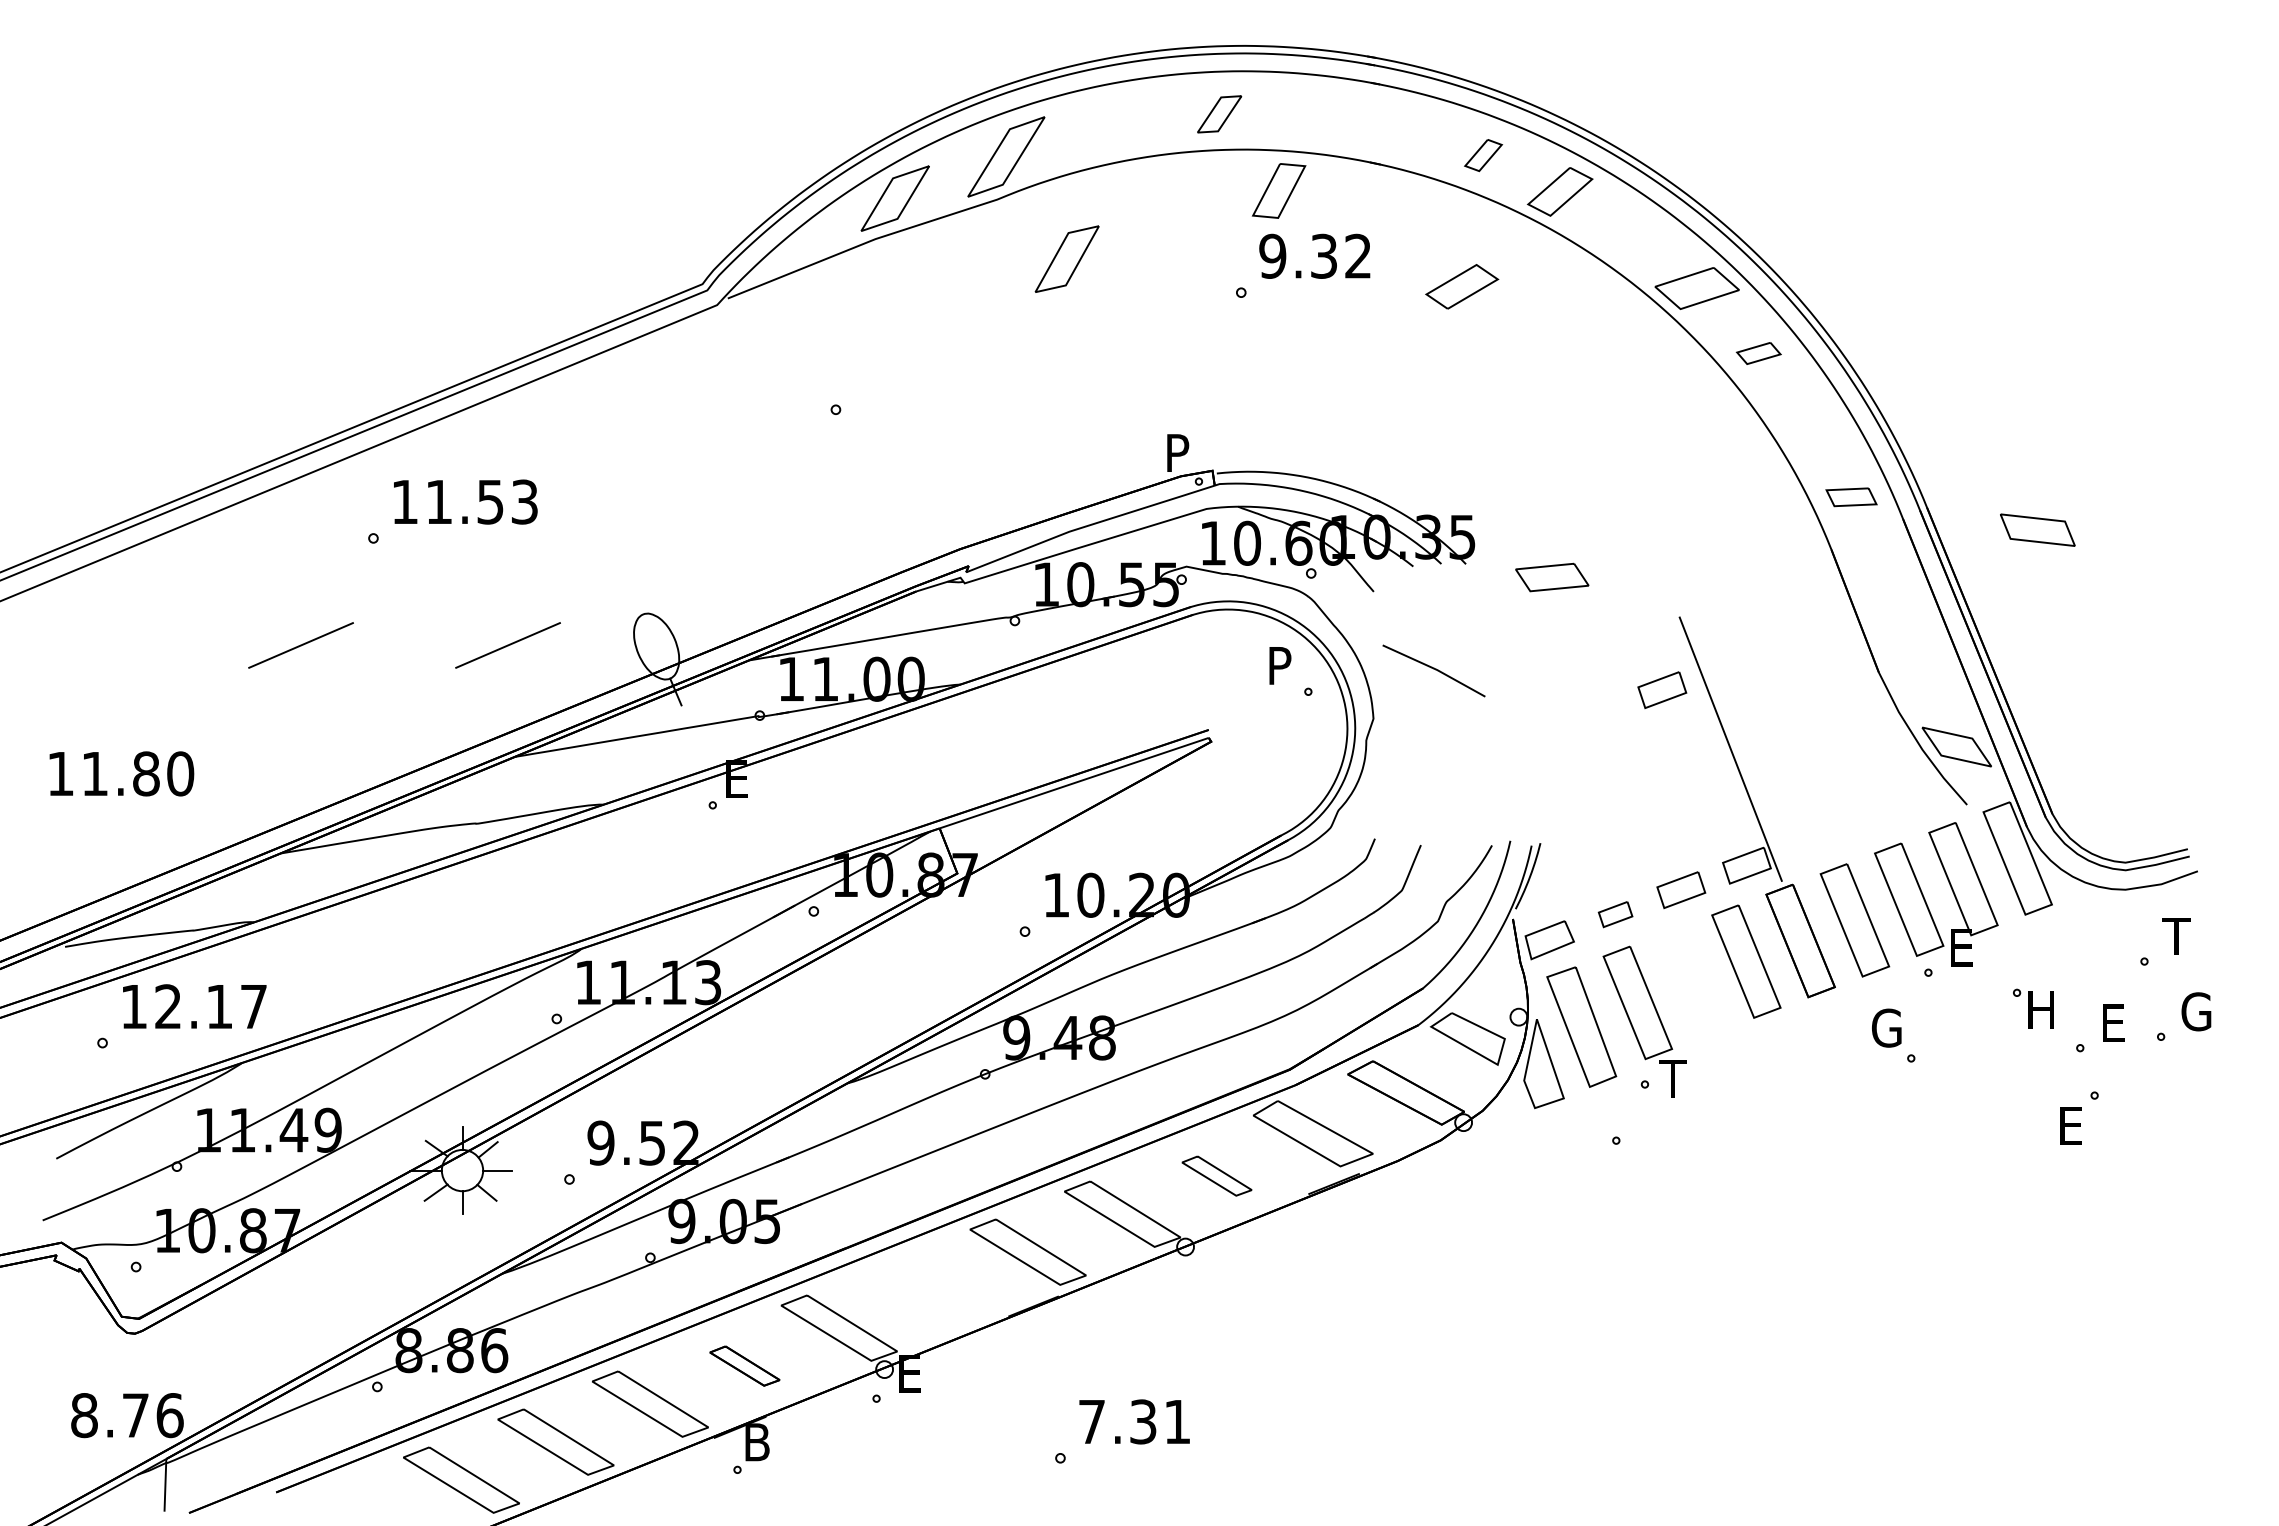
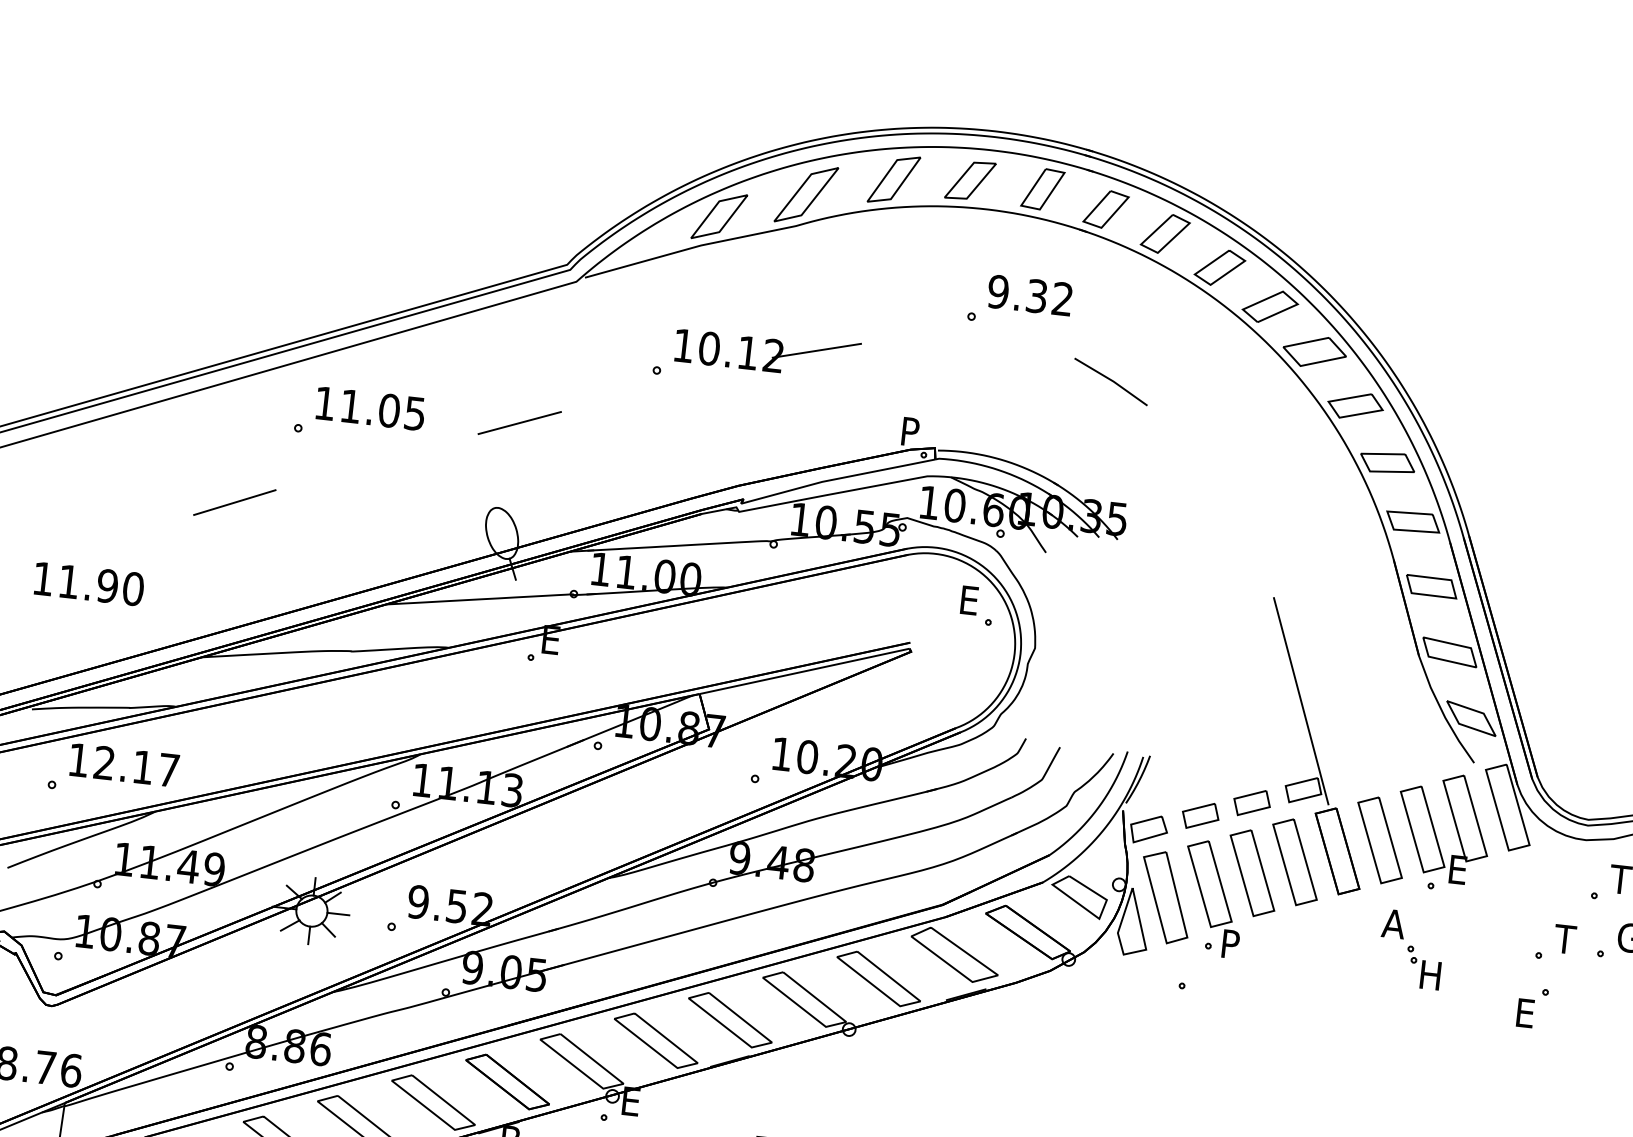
part: (1219, 114) -> (970, 180), size x1.43
part: (1402, 131) -> (1106, 209), added
part: (1483, 155) -> (1165, 233), size x1.67
part: (1278, 190) -> (1042, 188), moved
part: (1066, 258) -> (893, 179), moved
part: (1462, 286) -> (1270, 306), moved
part: (1758, 353) -> (1355, 405), size x1.67
part: (984, 375) -> (771, 357), added
part: (1851, 496) -> (1413, 521), size x1.43
line: (663, 498) -> (519, 422), added
text: (507, 501) -> (402, 411), 11.53 -> 11.05
part: (2037, 529) -> (1449, 651), moved
part: (1552, 577) -> (1387, 462), moved
part: (1885, 579) -> (1431, 586), added
line: (507, 645) -> (390, 520), removed
text: (1280, 665) -> (969, 600), P -> E
line: (1433, 669) -> (1110, 380), moved
part: (1662, 689) -> (1254, 650), removed
text: (145, 773) -> (107, 585), 11.80 -> 11.90
part: (1615, 914) -> (1200, 815), size x1.43
part: (1691, 982) -> (1251, 873), added
part: (2033, 1008) -> (1425, 973), moved
text: (2112, 1022) -> (1565, 938), E -> T
text: (1885, 1027) -> (1394, 923), G -> A
text: (1672, 1078) -> (1229, 943), T -> P
part: (1216, 1175) -> (878, 978), size x1.67
part: (933, 1289) -> (656, 1040), added
part: (744, 1365) -> (507, 1081), size x1.67

